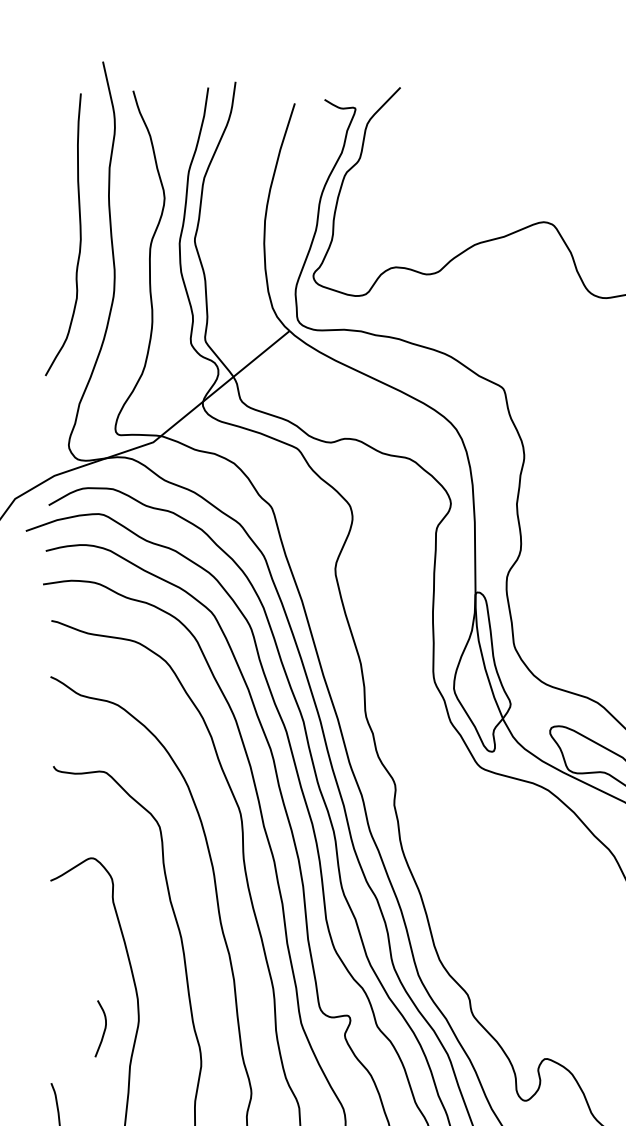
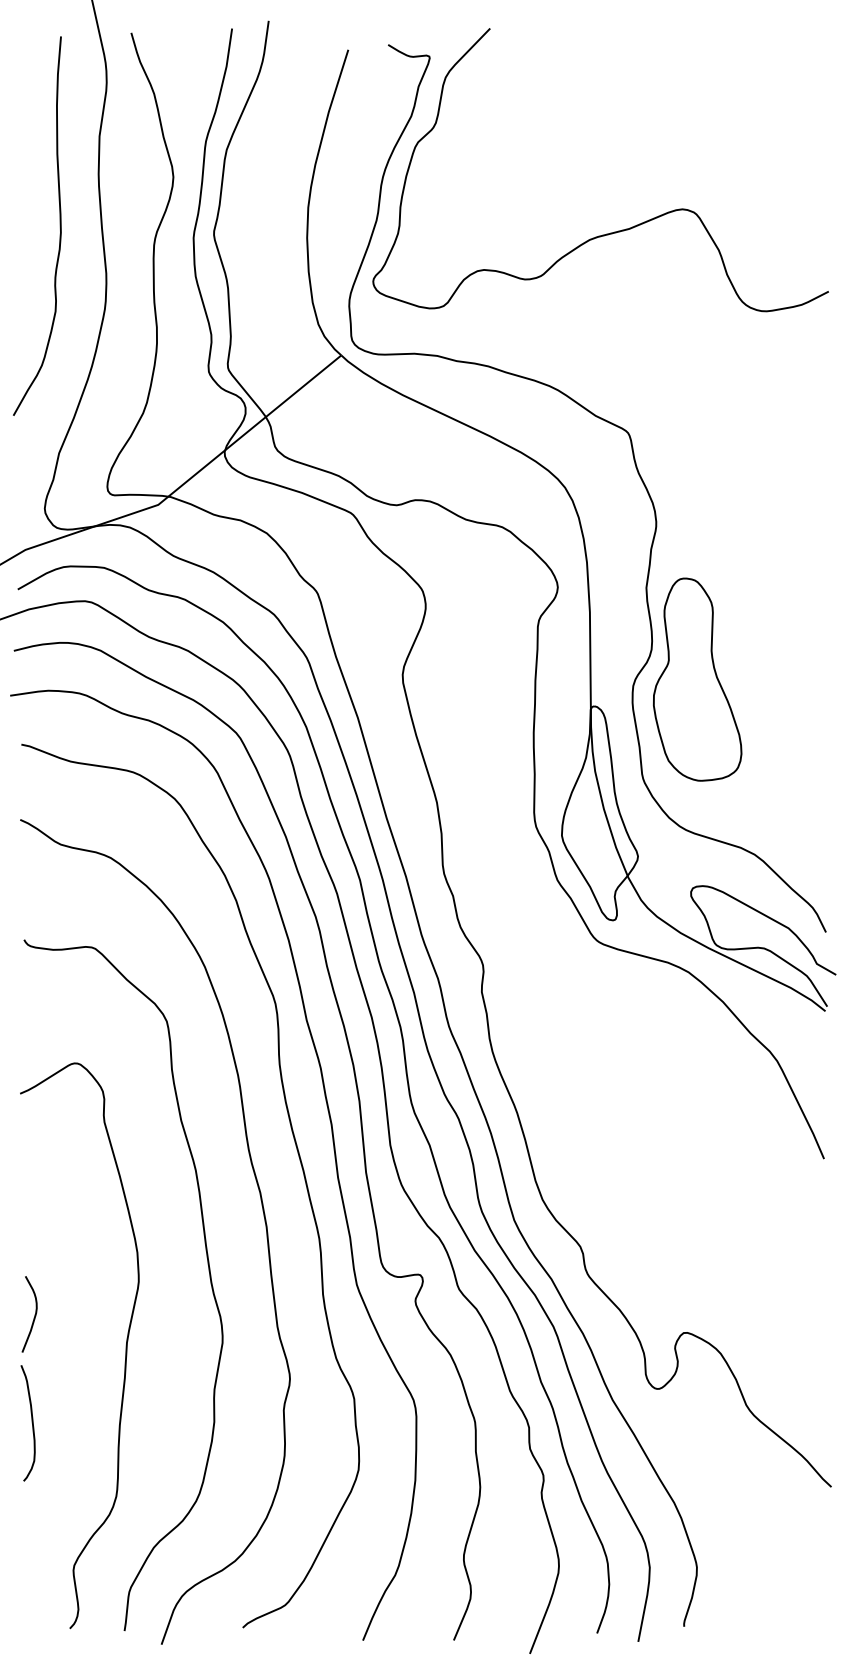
part: (554, 572) -> (697, 679), added
curve: (104, 1028) -> (34, 1314), moved

